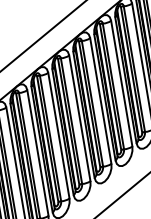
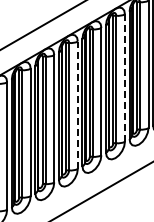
line: (121, 84) -> (124, 78), solid -> dashed
line: (79, 118) -> (77, 105), solid -> dashed

